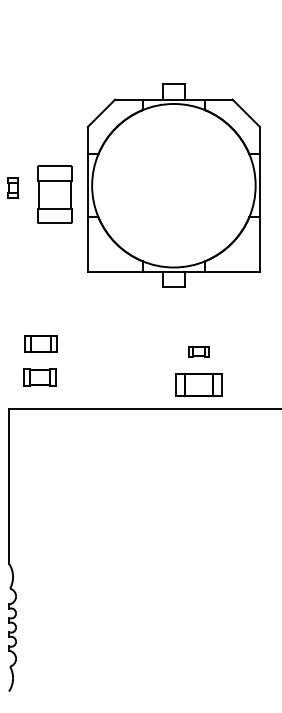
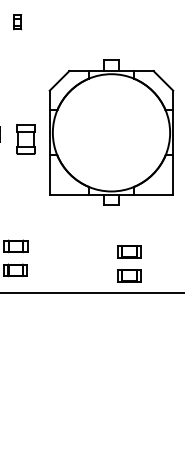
part: (42, 31) -> (17, 22), added
part: (54, 194) -> (25, 139), size x0.71
part: (198, 351) -> (129, 251), size x1.67
part: (198, 385) -> (129, 276), size x0.71

